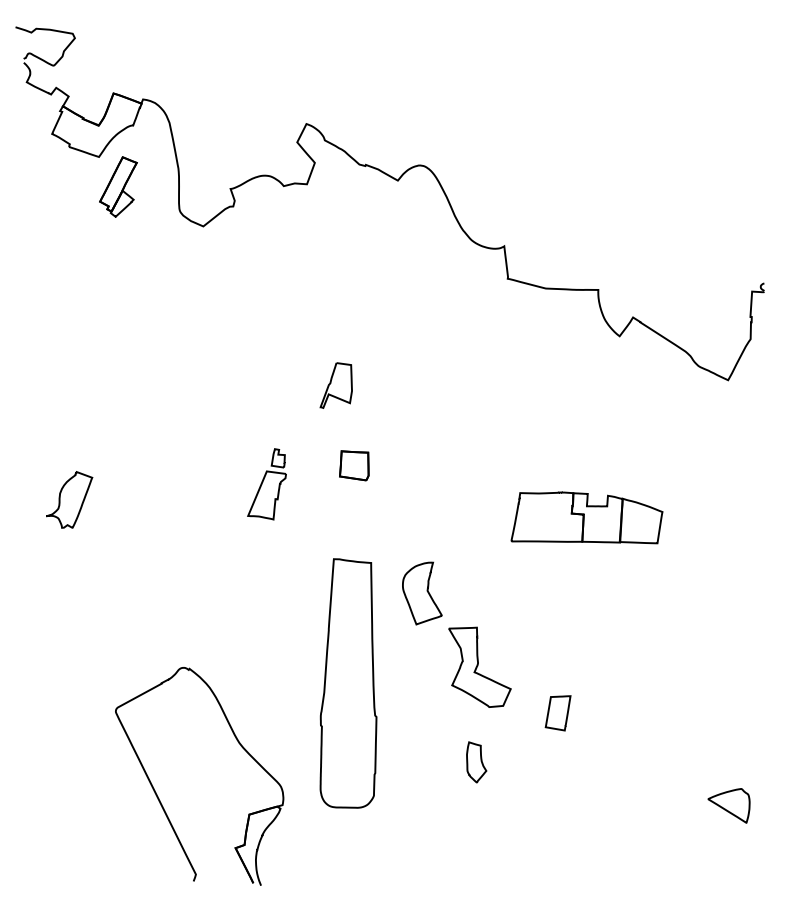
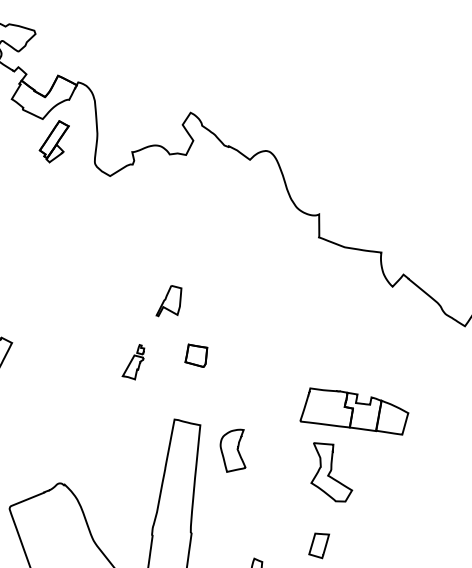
part: (335, 385) -> (168, 301), moved
part: (266, 484) -> (133, 361), size x0.7
part: (479, 666) -> (332, 472), moved

